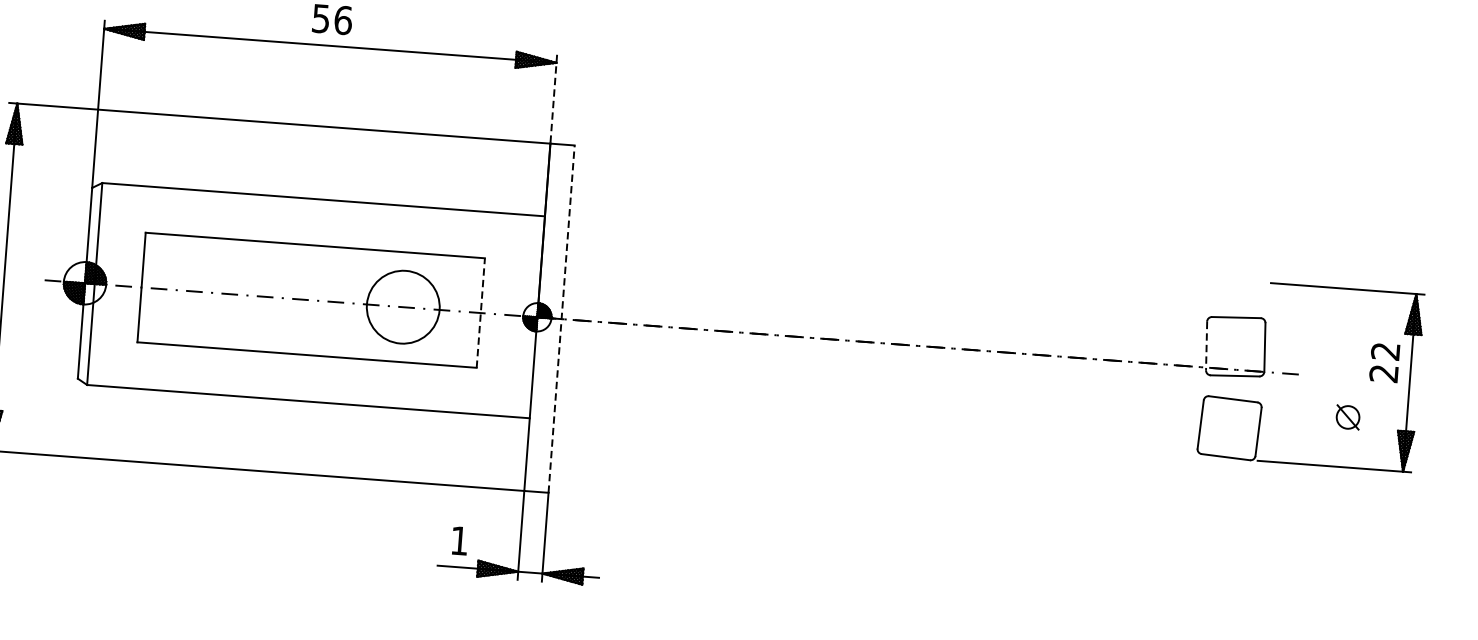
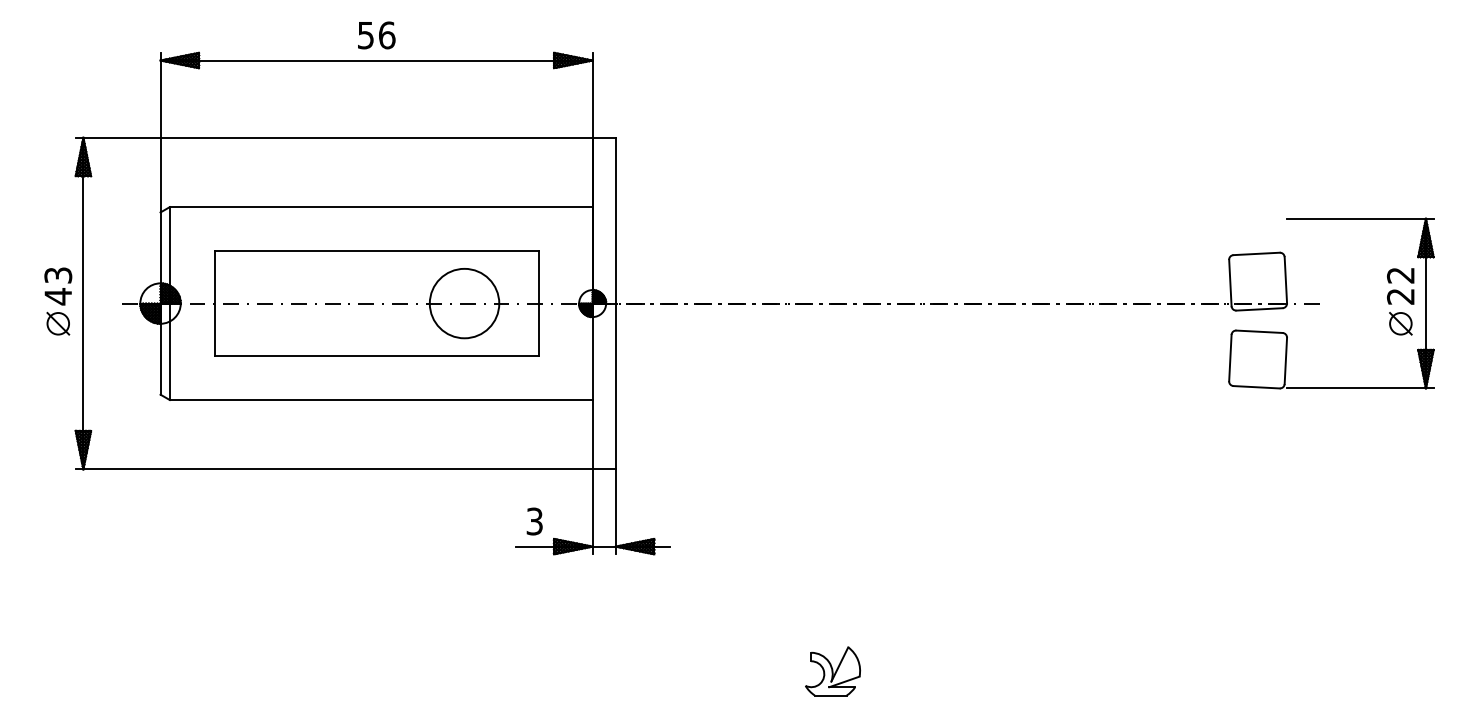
line: (553, 99) -> (592, 95), dashed -> solid
line: (480, 312) -> (538, 303), dashed -> solid
line: (561, 319) -> (615, 303), dashed -> solid
line: (1206, 346) -> (1230, 283), dashed -> solid
part: (1347, 417) -> (1400, 323), moved
text: (459, 540) -> (534, 521), 1 -> 3

